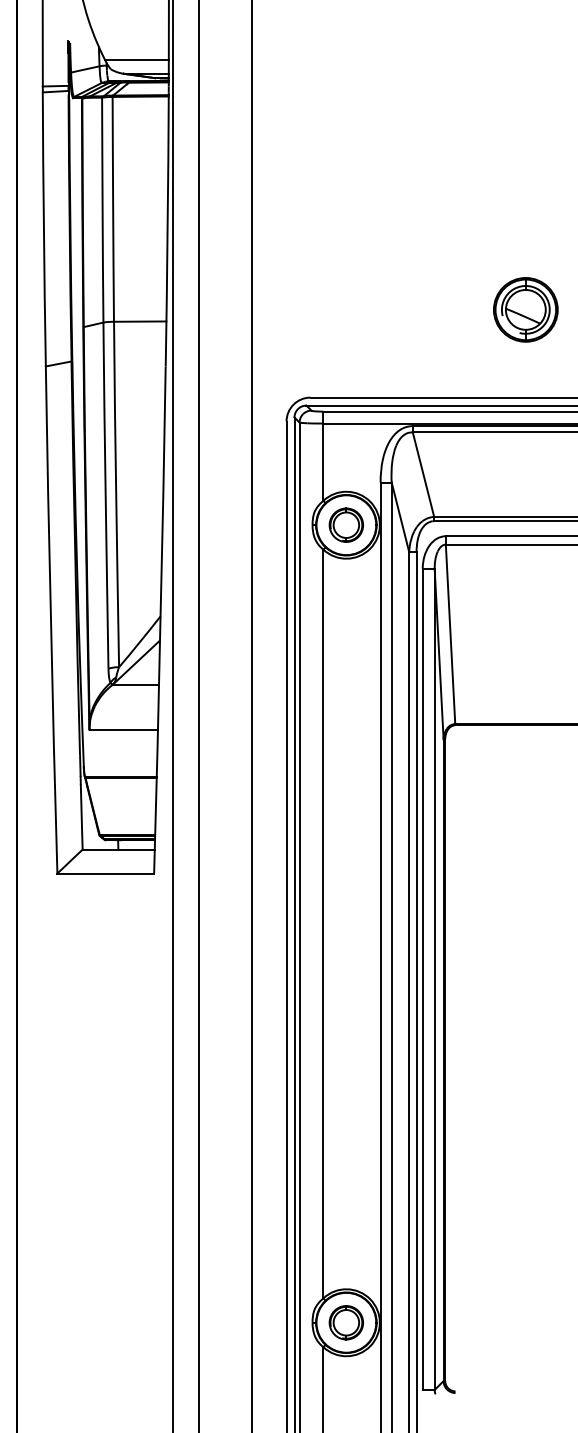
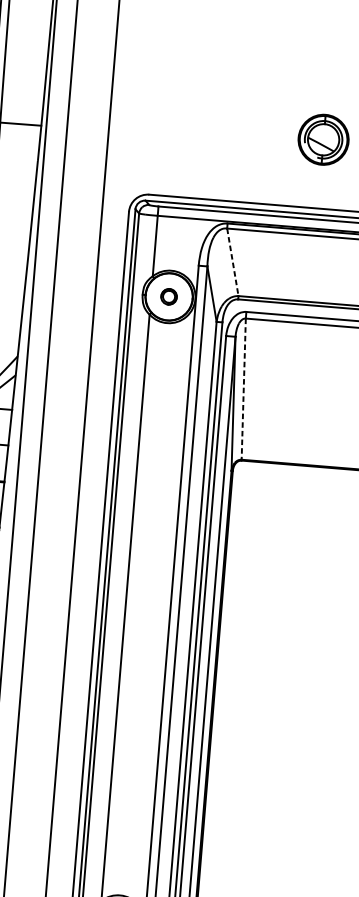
line: (423, 474) -> (232, 262), solid -> dashed
part: (345, 524) -> (168, 296), size x0.6
line: (450, 634) -> (243, 389), solid -> dashed

